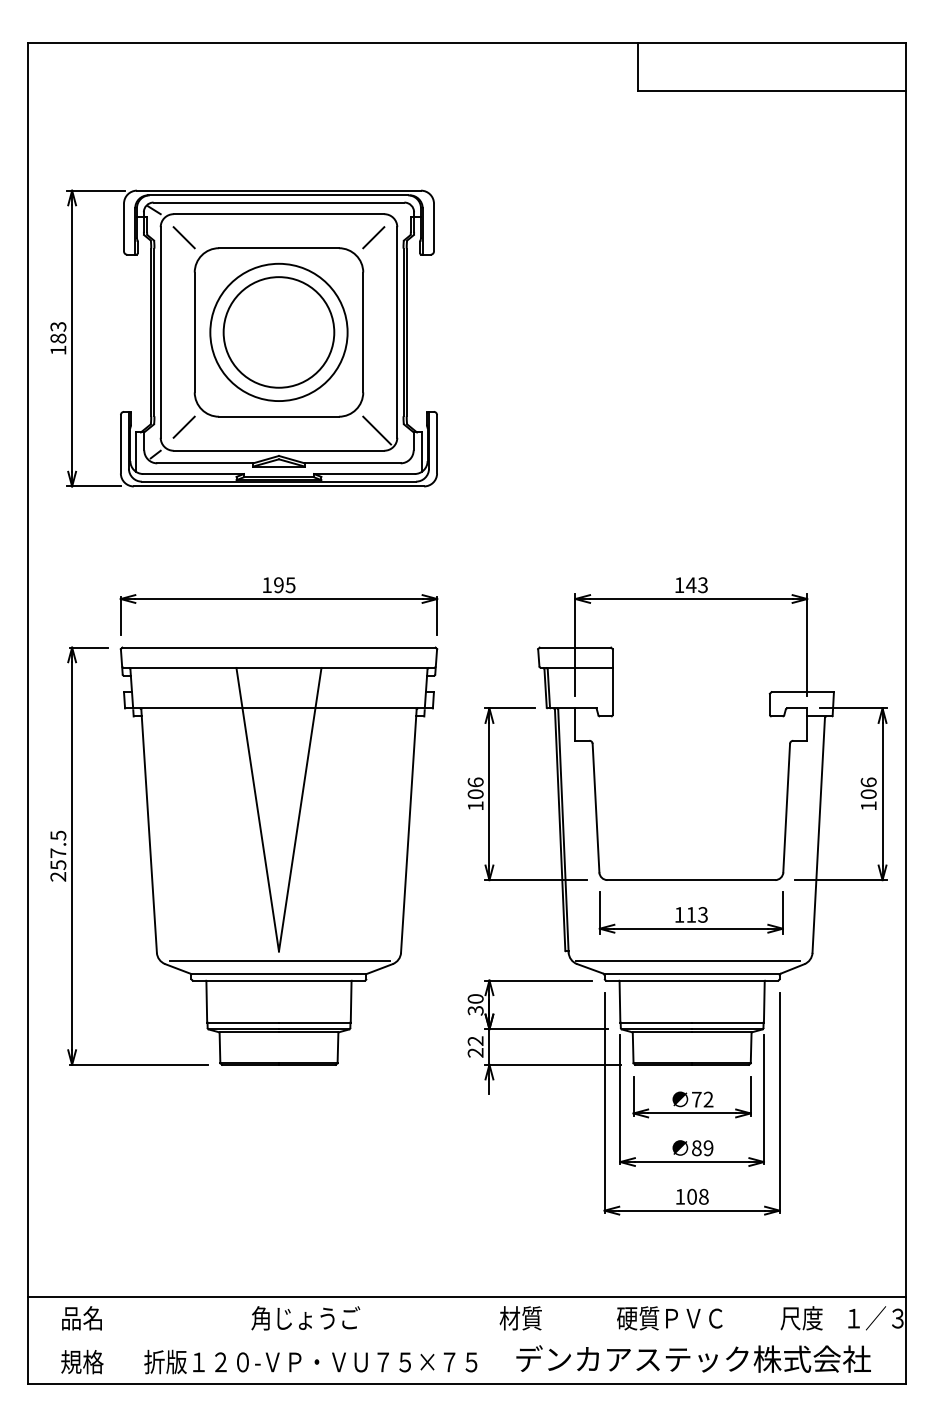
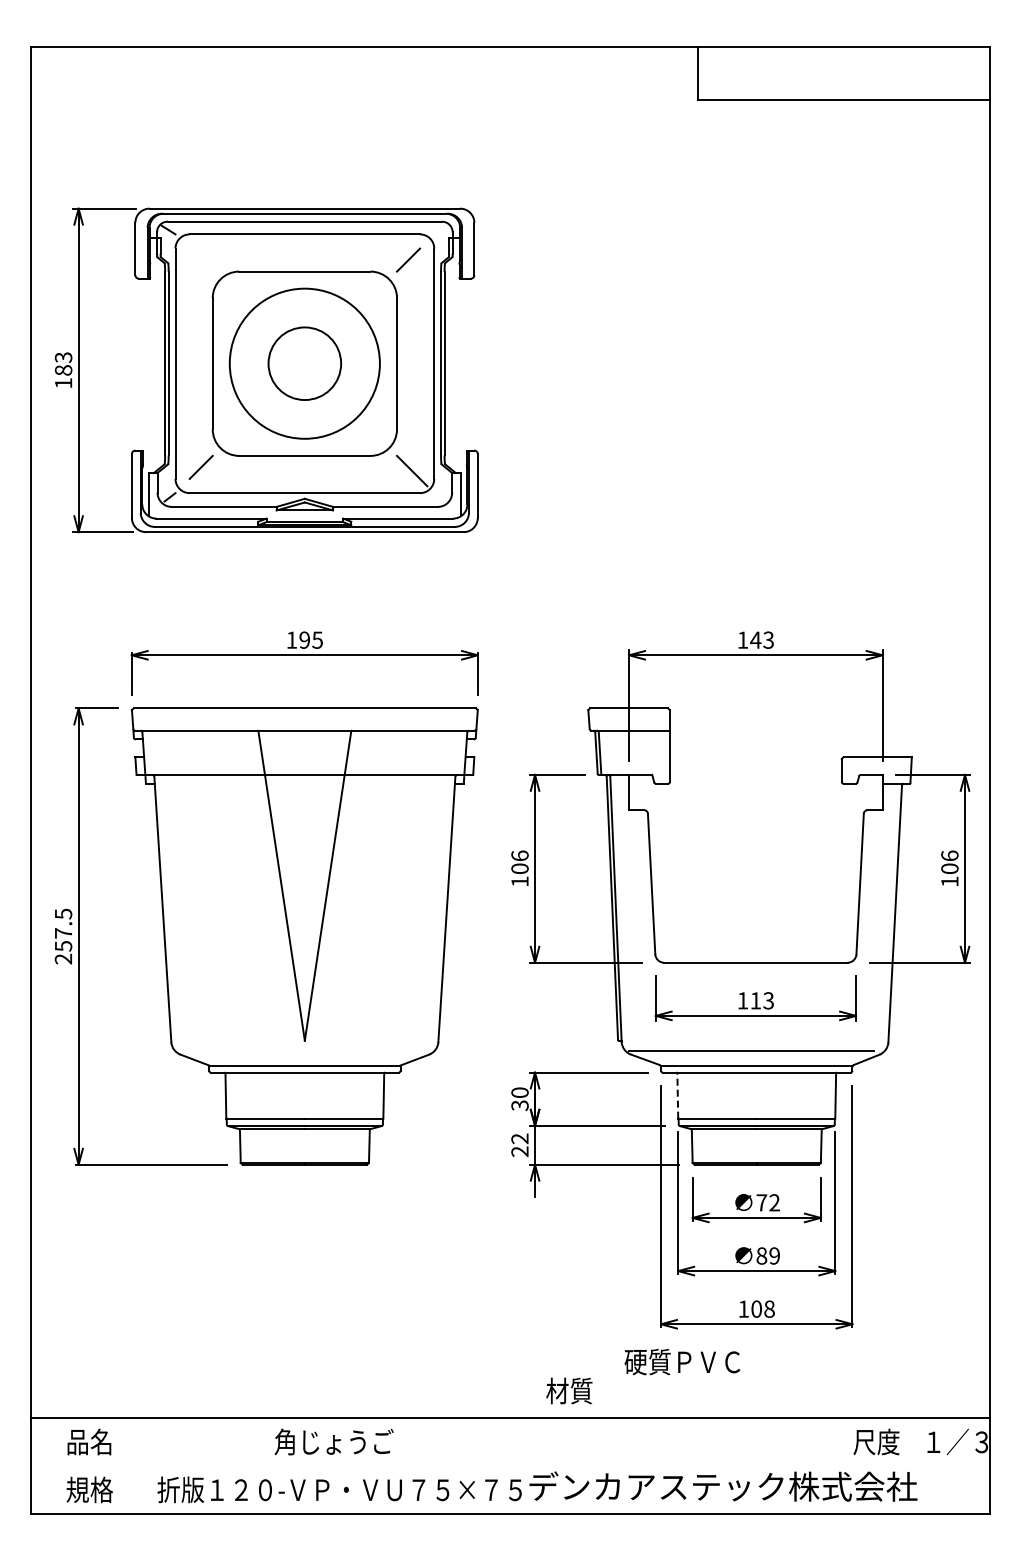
line: (183, 237) -> (200, 259), removed
circle: (278, 332) -> (304, 363), size x0.6
line: (280, 961) -> (306, 1051), removed
line: (619, 1002) -> (677, 1096), solid -> dashed
text: (520, 1317) -> (569, 1390), moved
text: (669, 1317) -> (681, 1361), moved
text: (693, 1358) -> (723, 1486), moved

